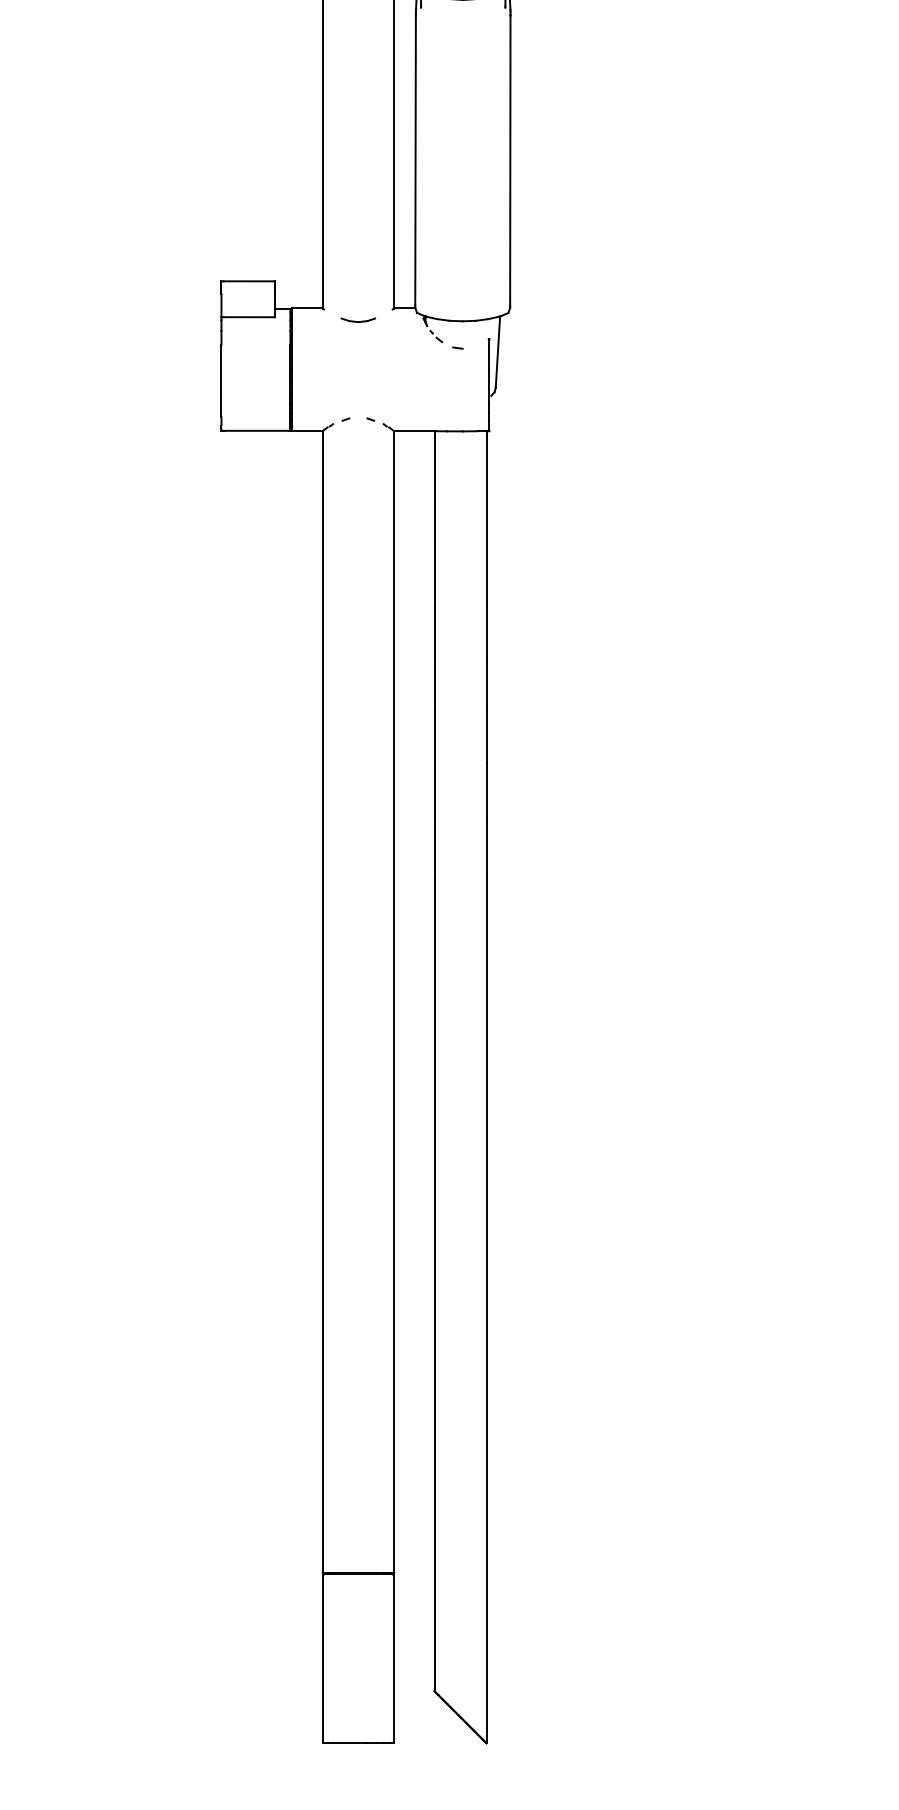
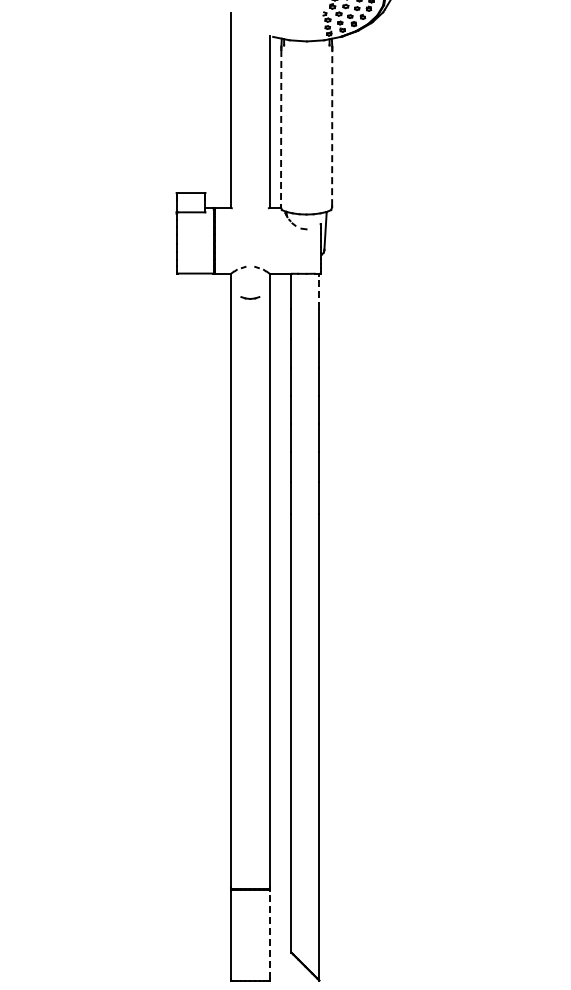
line: (510, 159) -> (332, 127), solid -> dashed
line: (416, 161) -> (281, 128), solid -> dashed
line: (358, 321) -> (250, 298), moved
line: (486, 465) -> (319, 292), solid -> dashed
line: (393, 1657) -> (269, 934), solid -> dashed

